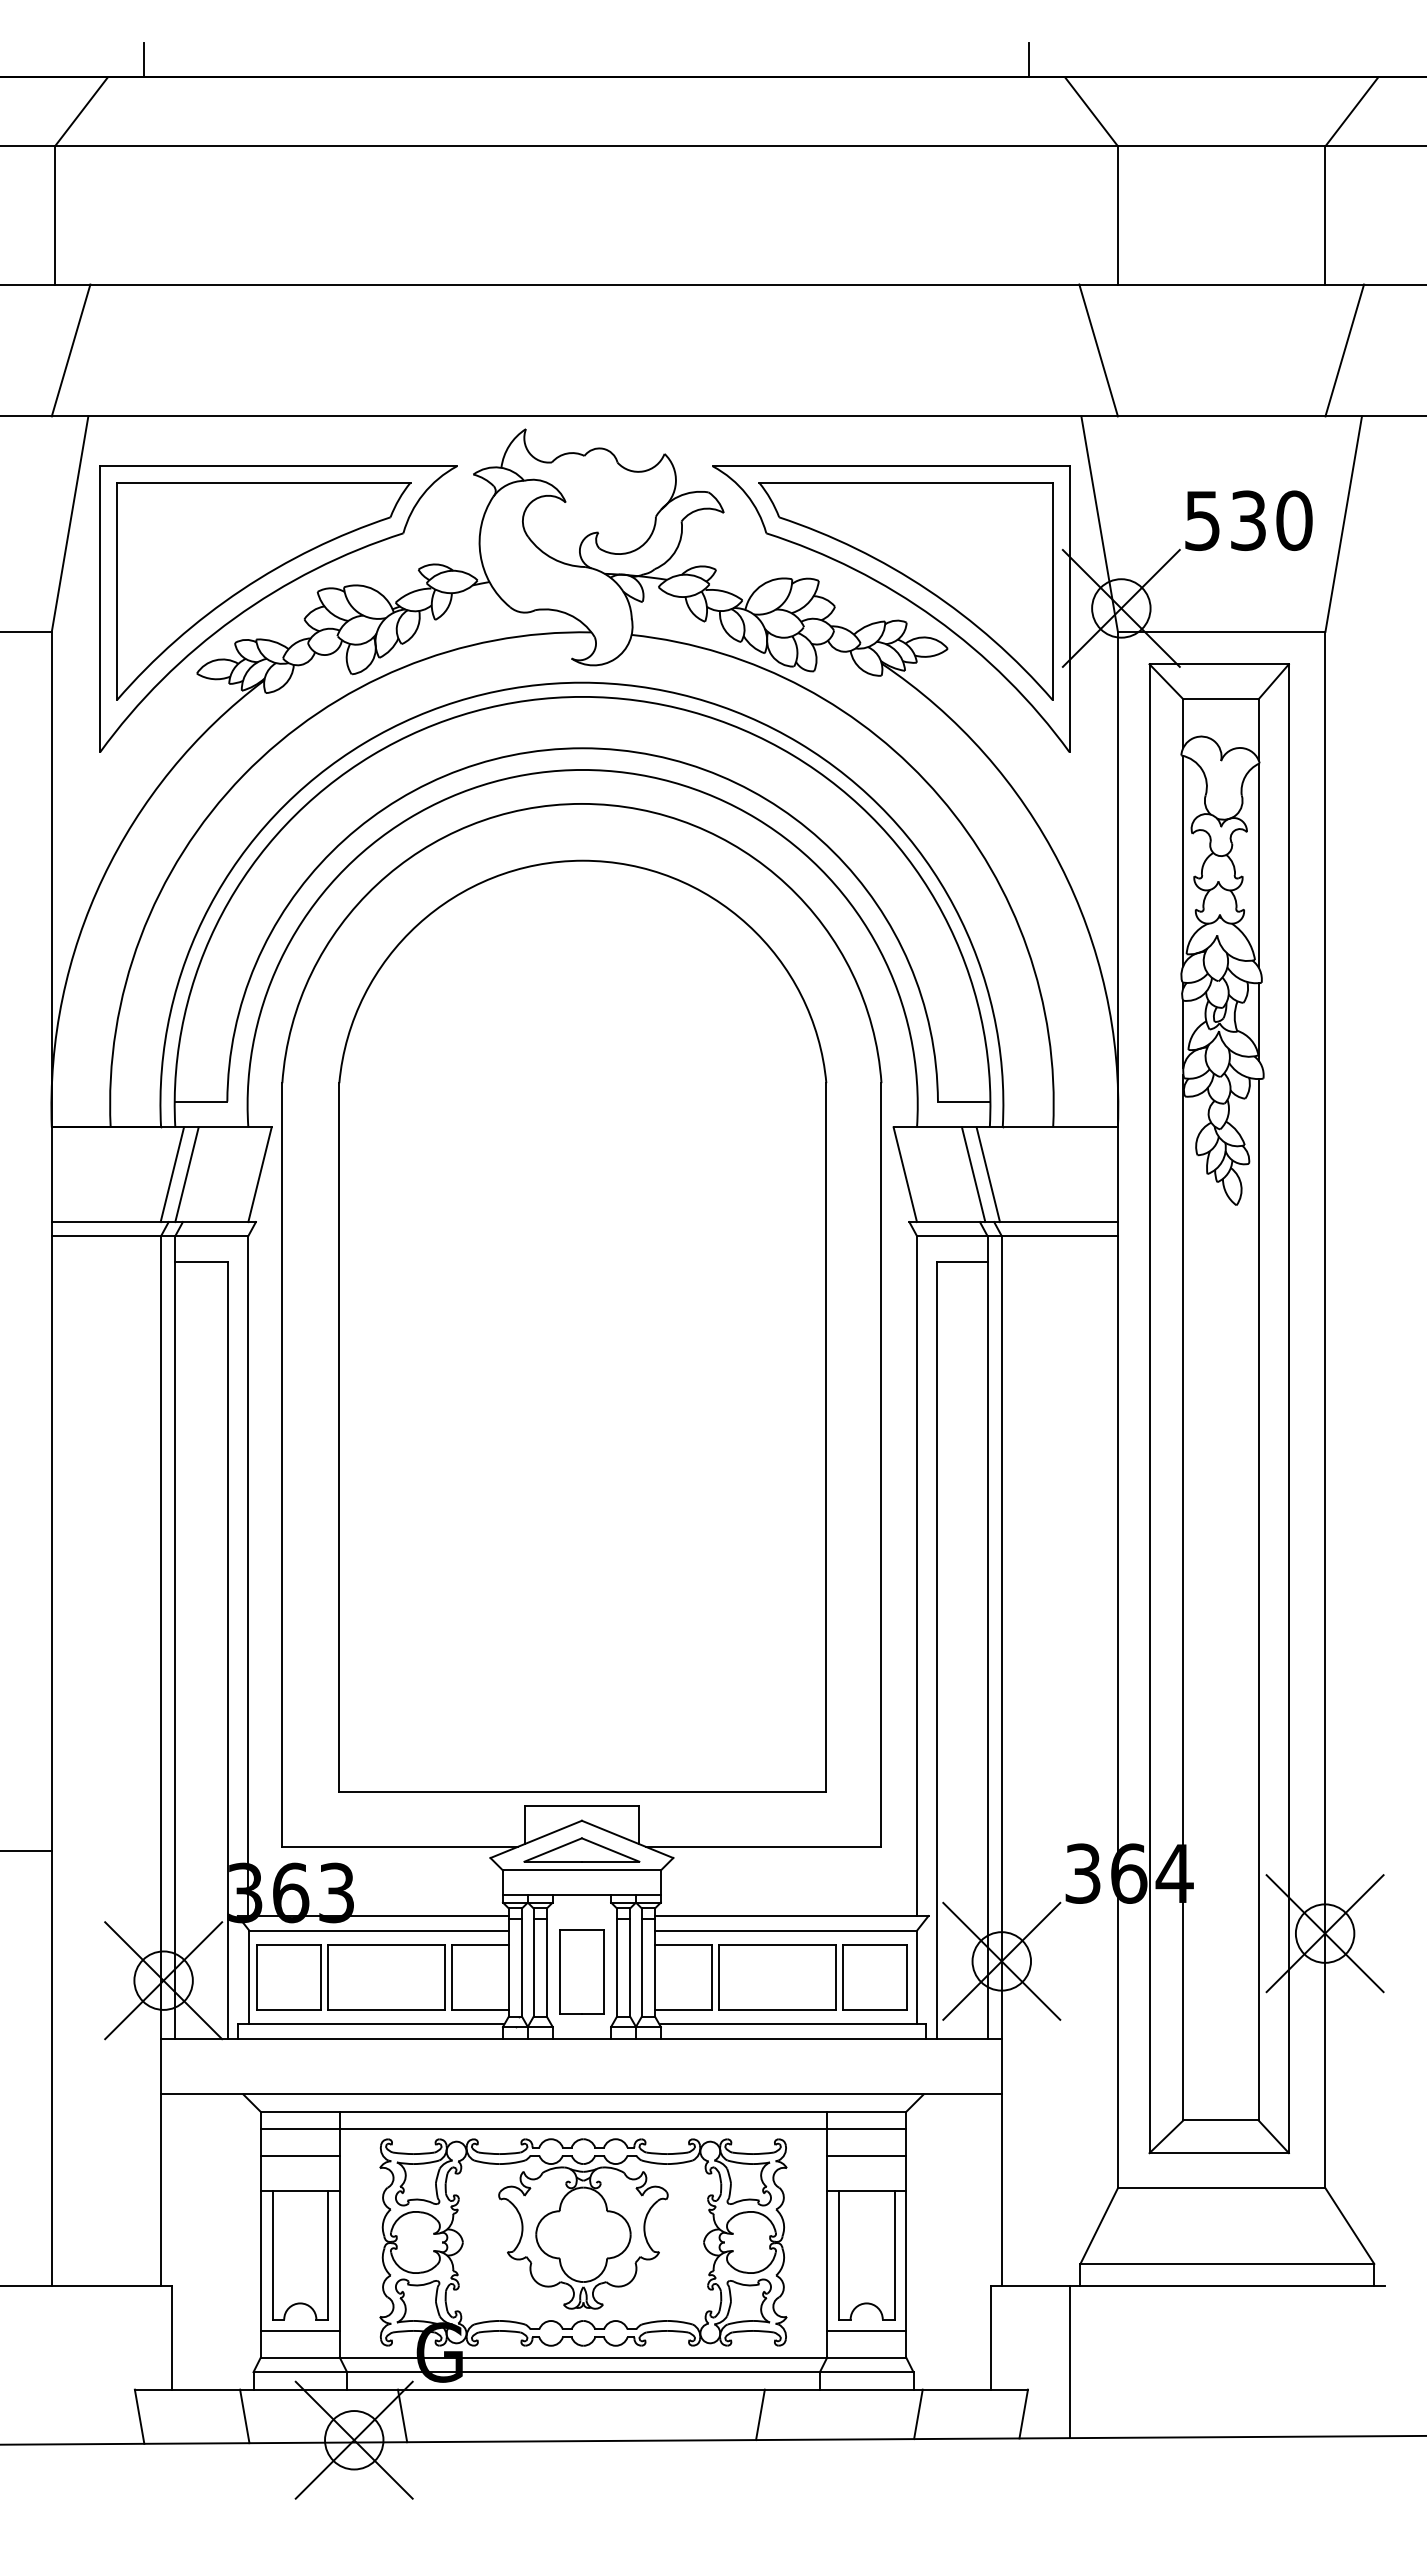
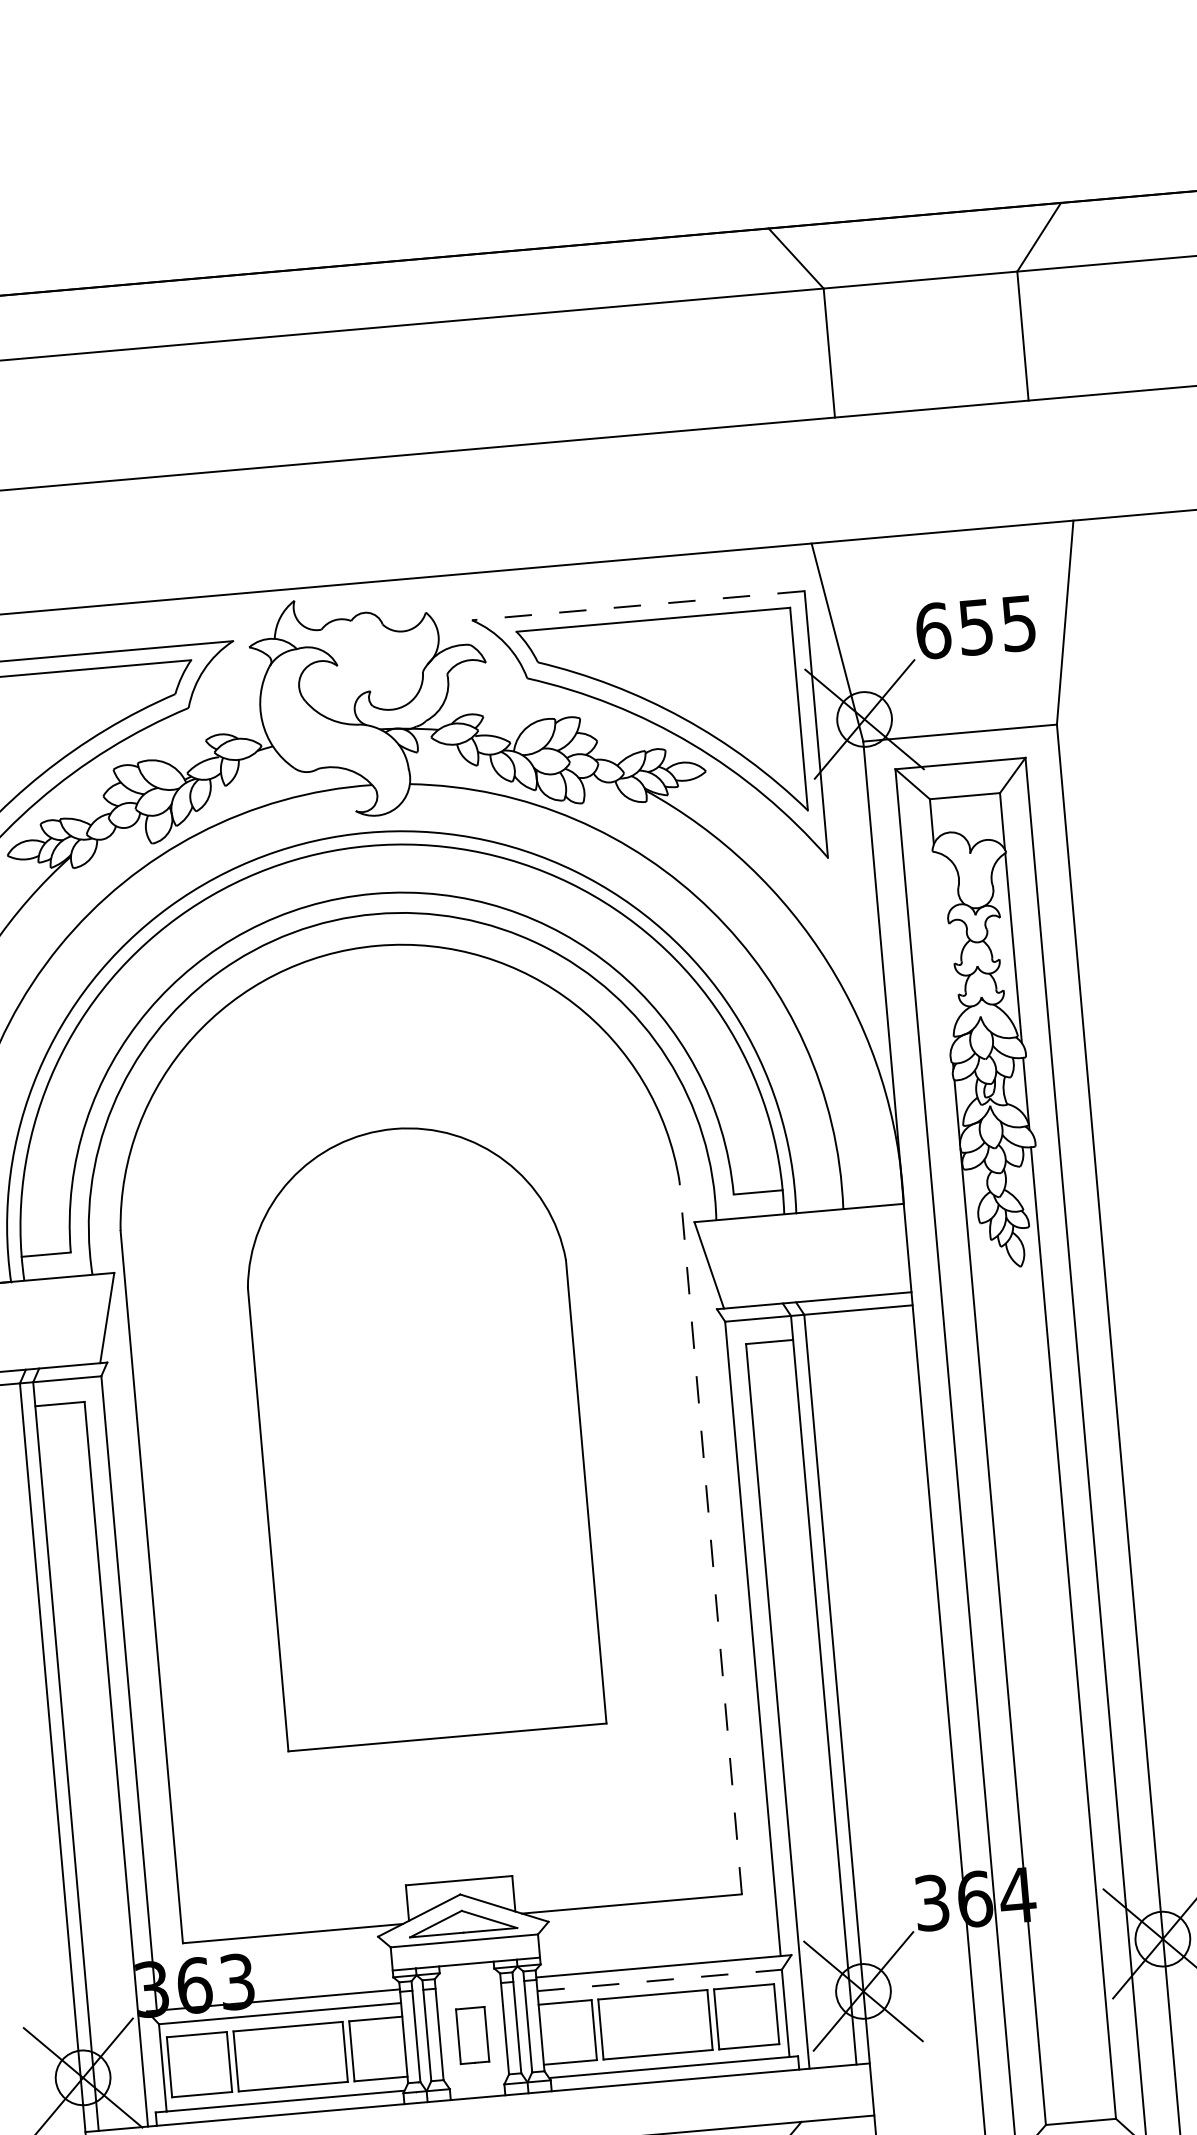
line: (1028, 59) -> (733, 214), removed
line: (1098, 350) -> (822, 480), removed
line: (1344, 350) -> (1051, 460), removed
line: (890, 466) -> (637, 605), solid -> dashed
text: (1248, 520) -> (976, 627), 530 -> 655
line: (1183, 860) -> (943, 949), removed
line: (172, 1174) -> (25, 1325), removed
line: (186, 1174) -> (38, 1323), removed
line: (973, 1174) -> (772, 1259), removed
line: (988, 1174) -> (786, 1258), removed
part: (582, 1325) -> (420, 1432), size x0.7
line: (881, 1465) -> (710, 1538), solid -> dashed
line: (786, 1930) -> (660, 1980), solid -> dashed
part: (581, 1971) -> (472, 2035), size x0.7

